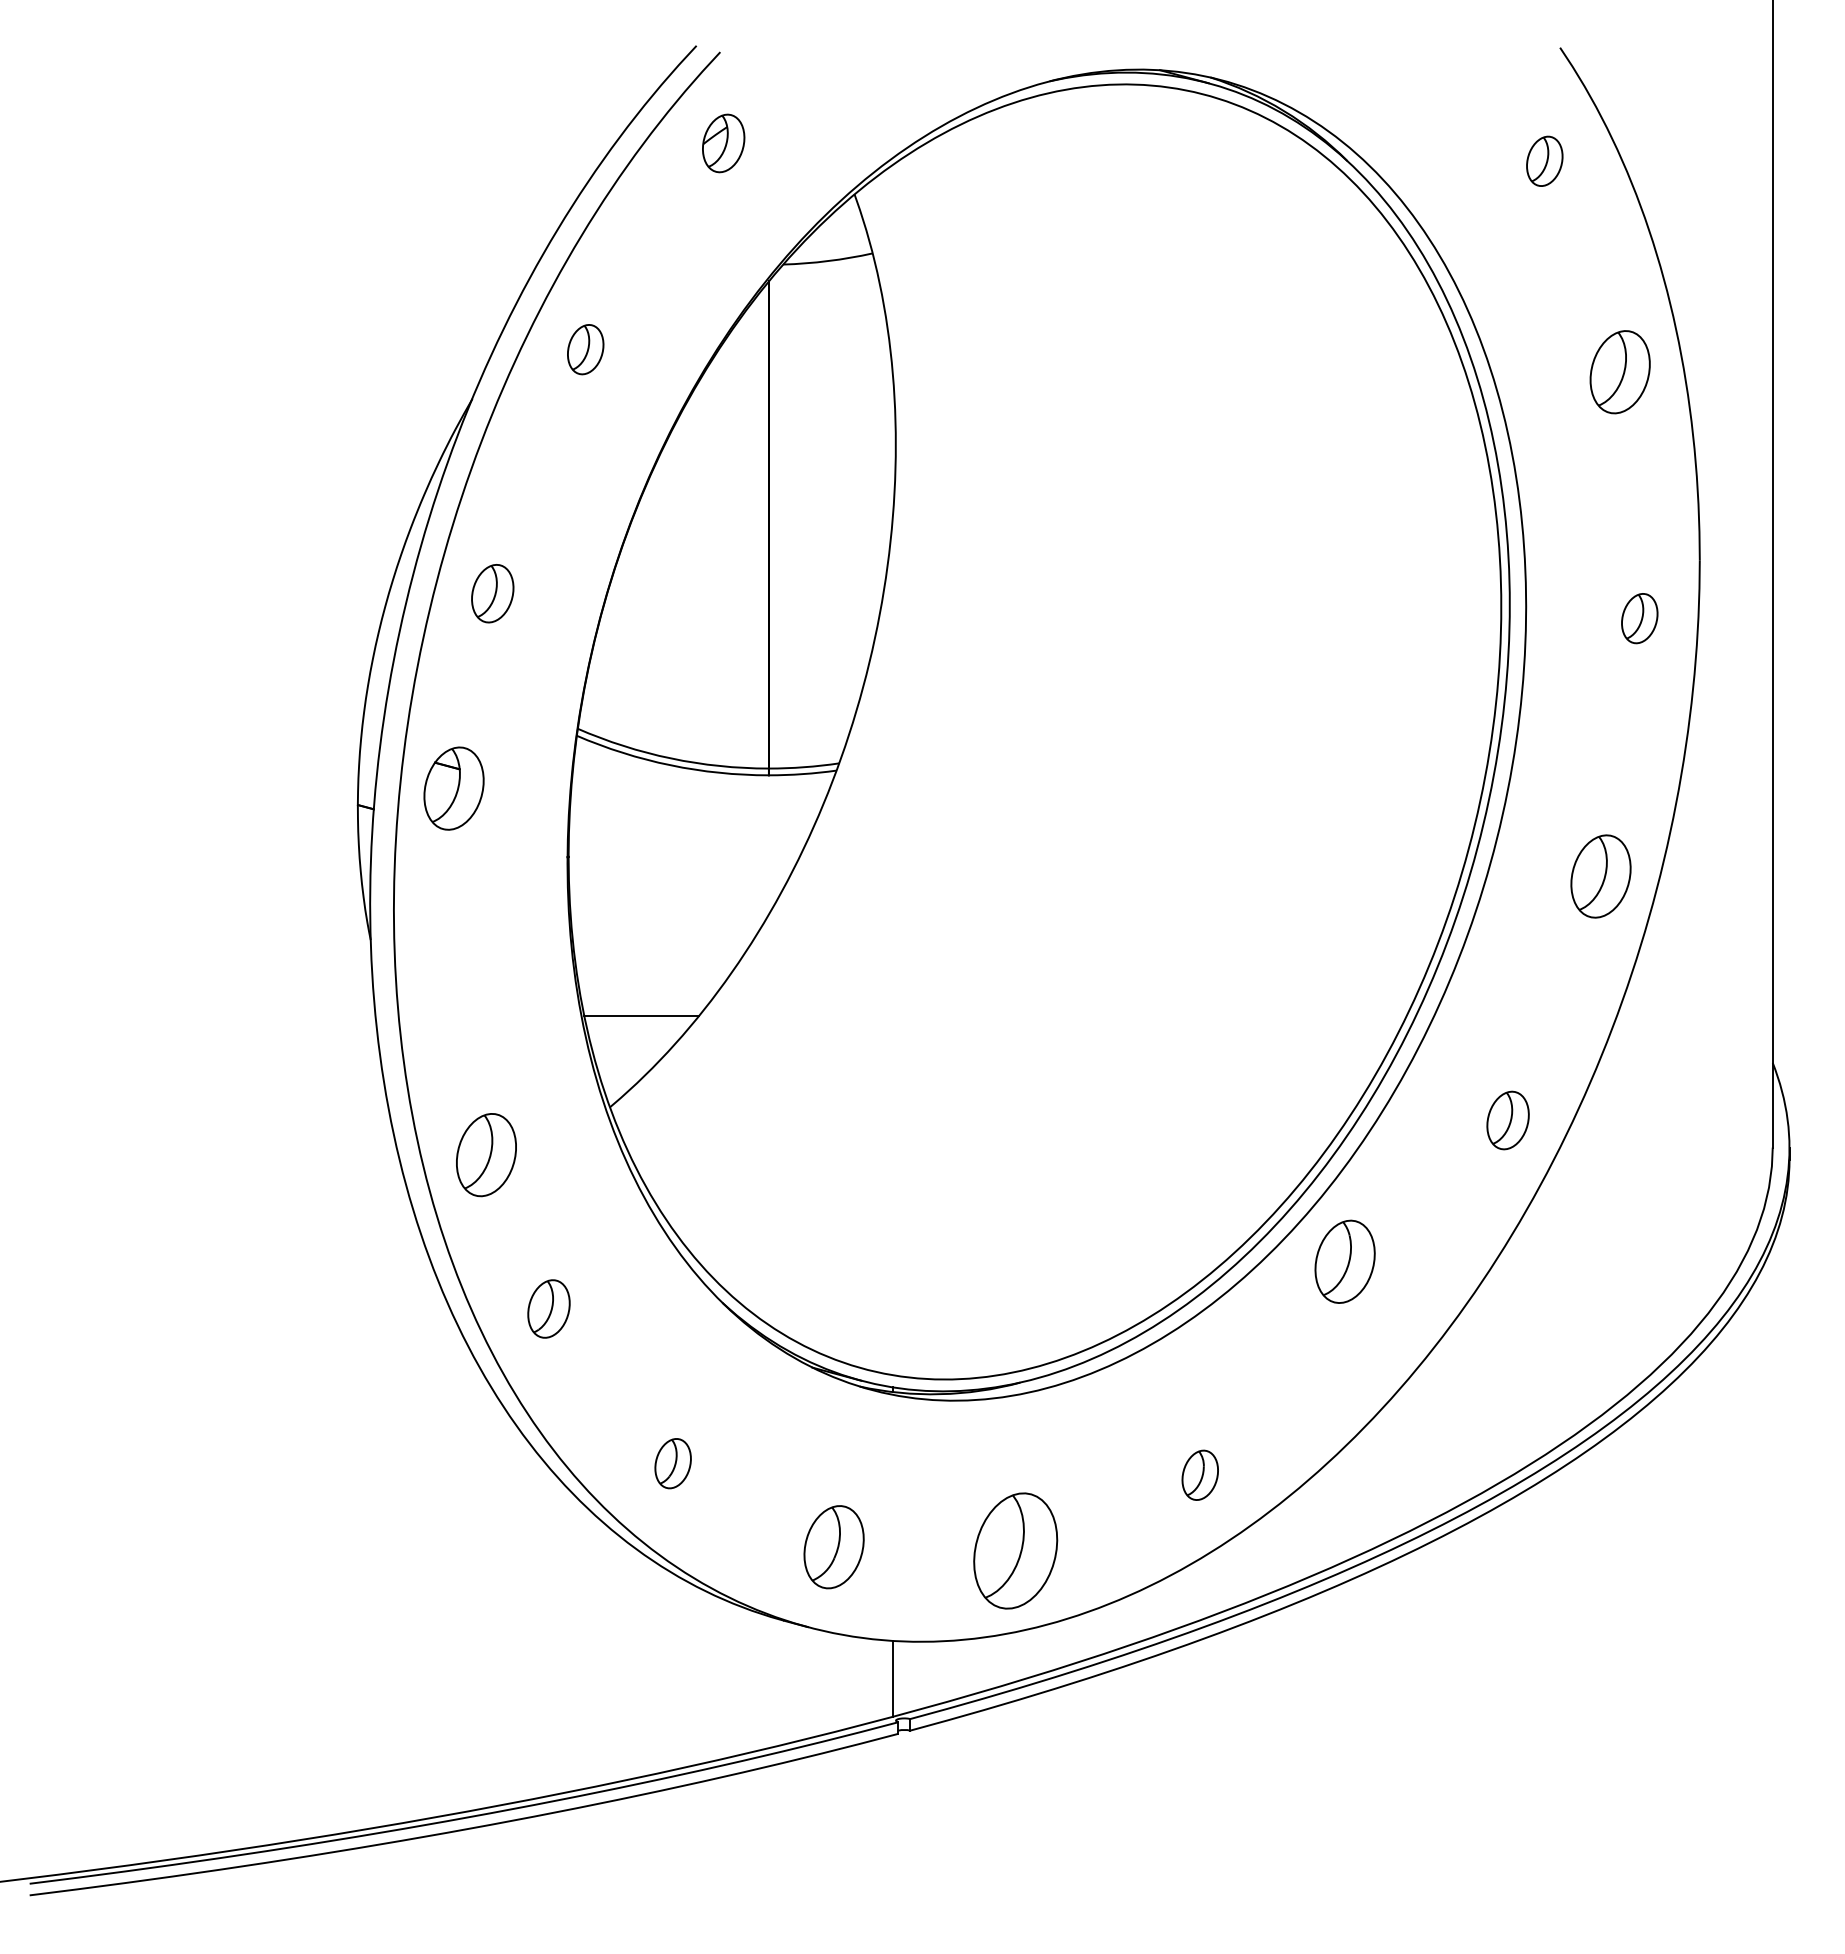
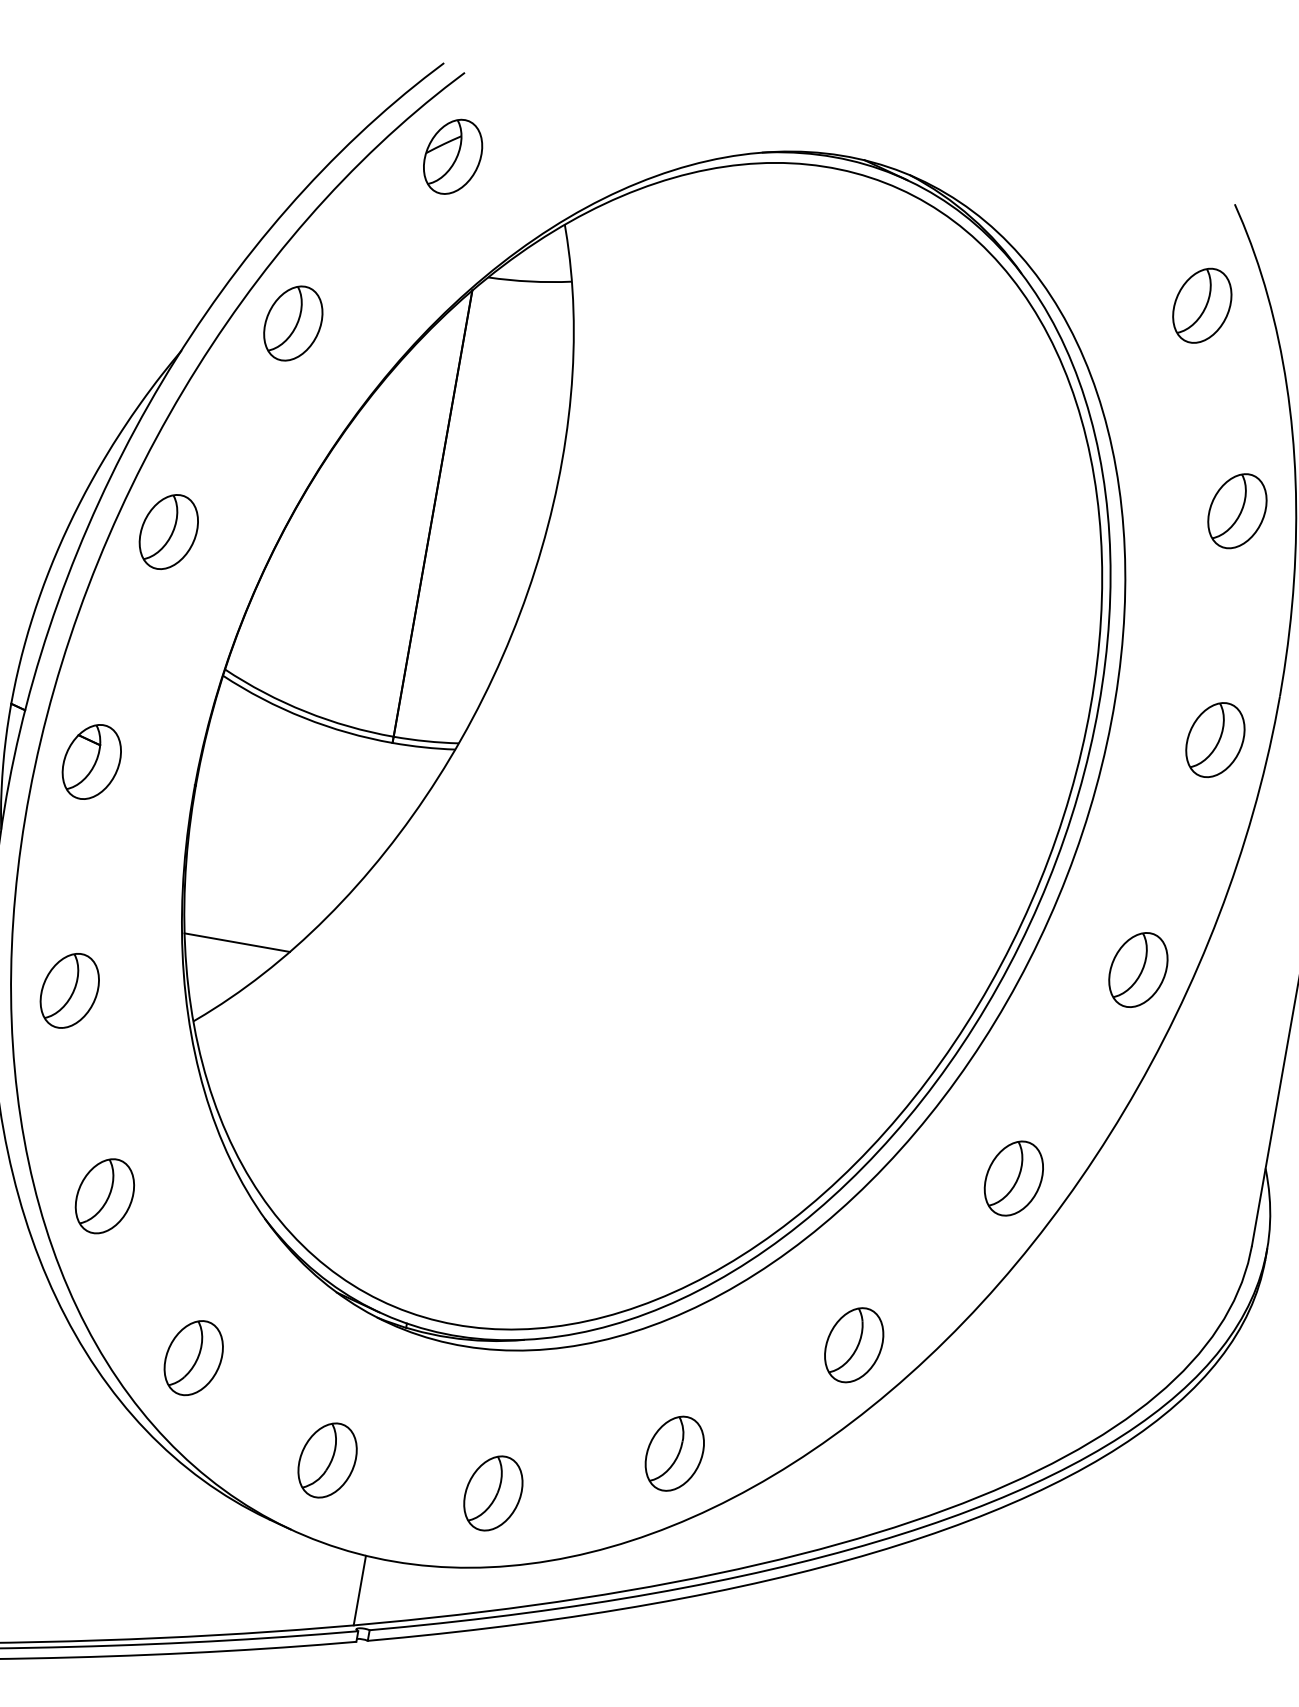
part: (723, 143) -> (453, 156), size x1.43
part: (1544, 161) -> (1202, 305), size x1.67
part: (585, 349) -> (293, 323), size x1.67
part: (492, 593) -> (168, 531), size x1.43
part: (1639, 618) -> (1215, 739), size x1.67
part: (453, 788) -> (91, 761), moved
part: (1507, 1120) -> (1013, 1178), size x1.43
part: (486, 1155) -> (69, 991), moved
part: (1344, 1261) -> (853, 1344), moved
part: (548, 1308) -> (104, 1195), size x1.43
part: (672, 1463) -> (193, 1357), size x1.67
part: (1199, 1475) -> (673, 1453), size x1.67
part: (1015, 1551) -> (493, 1493), size x0.71

